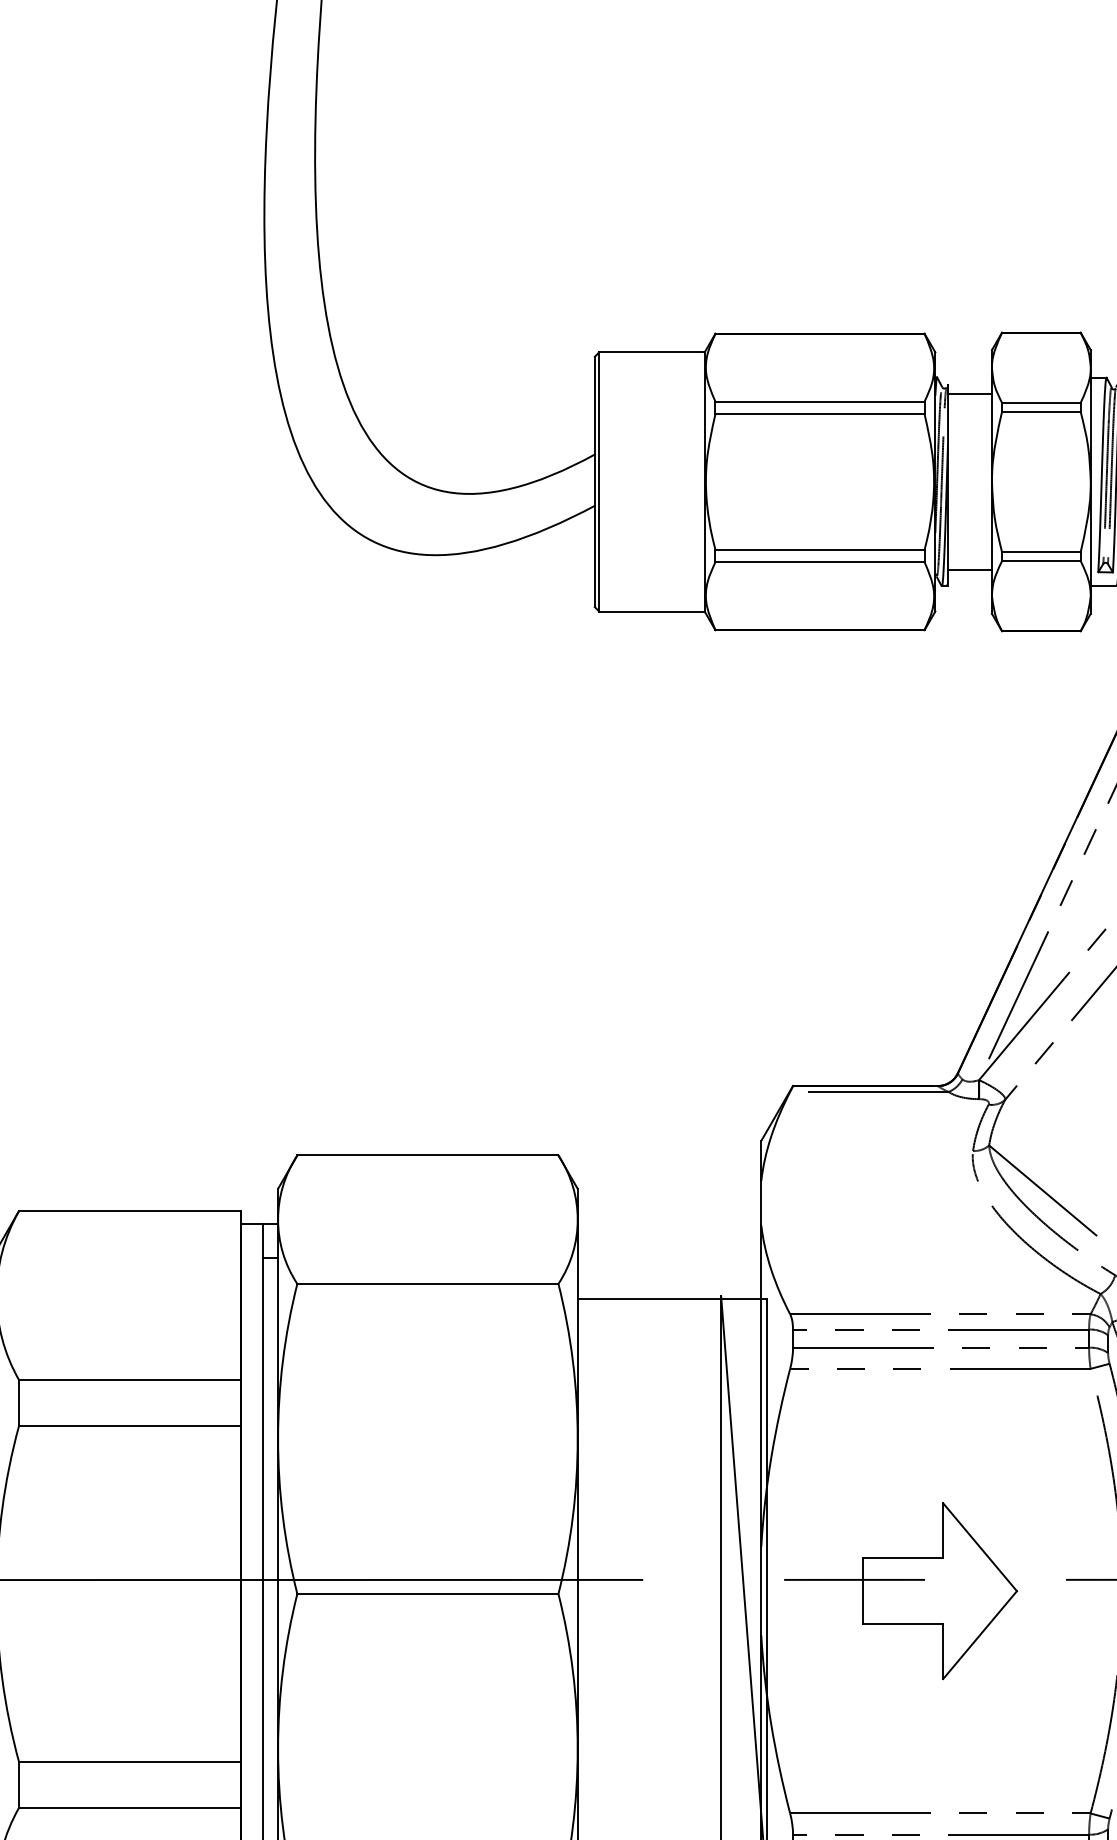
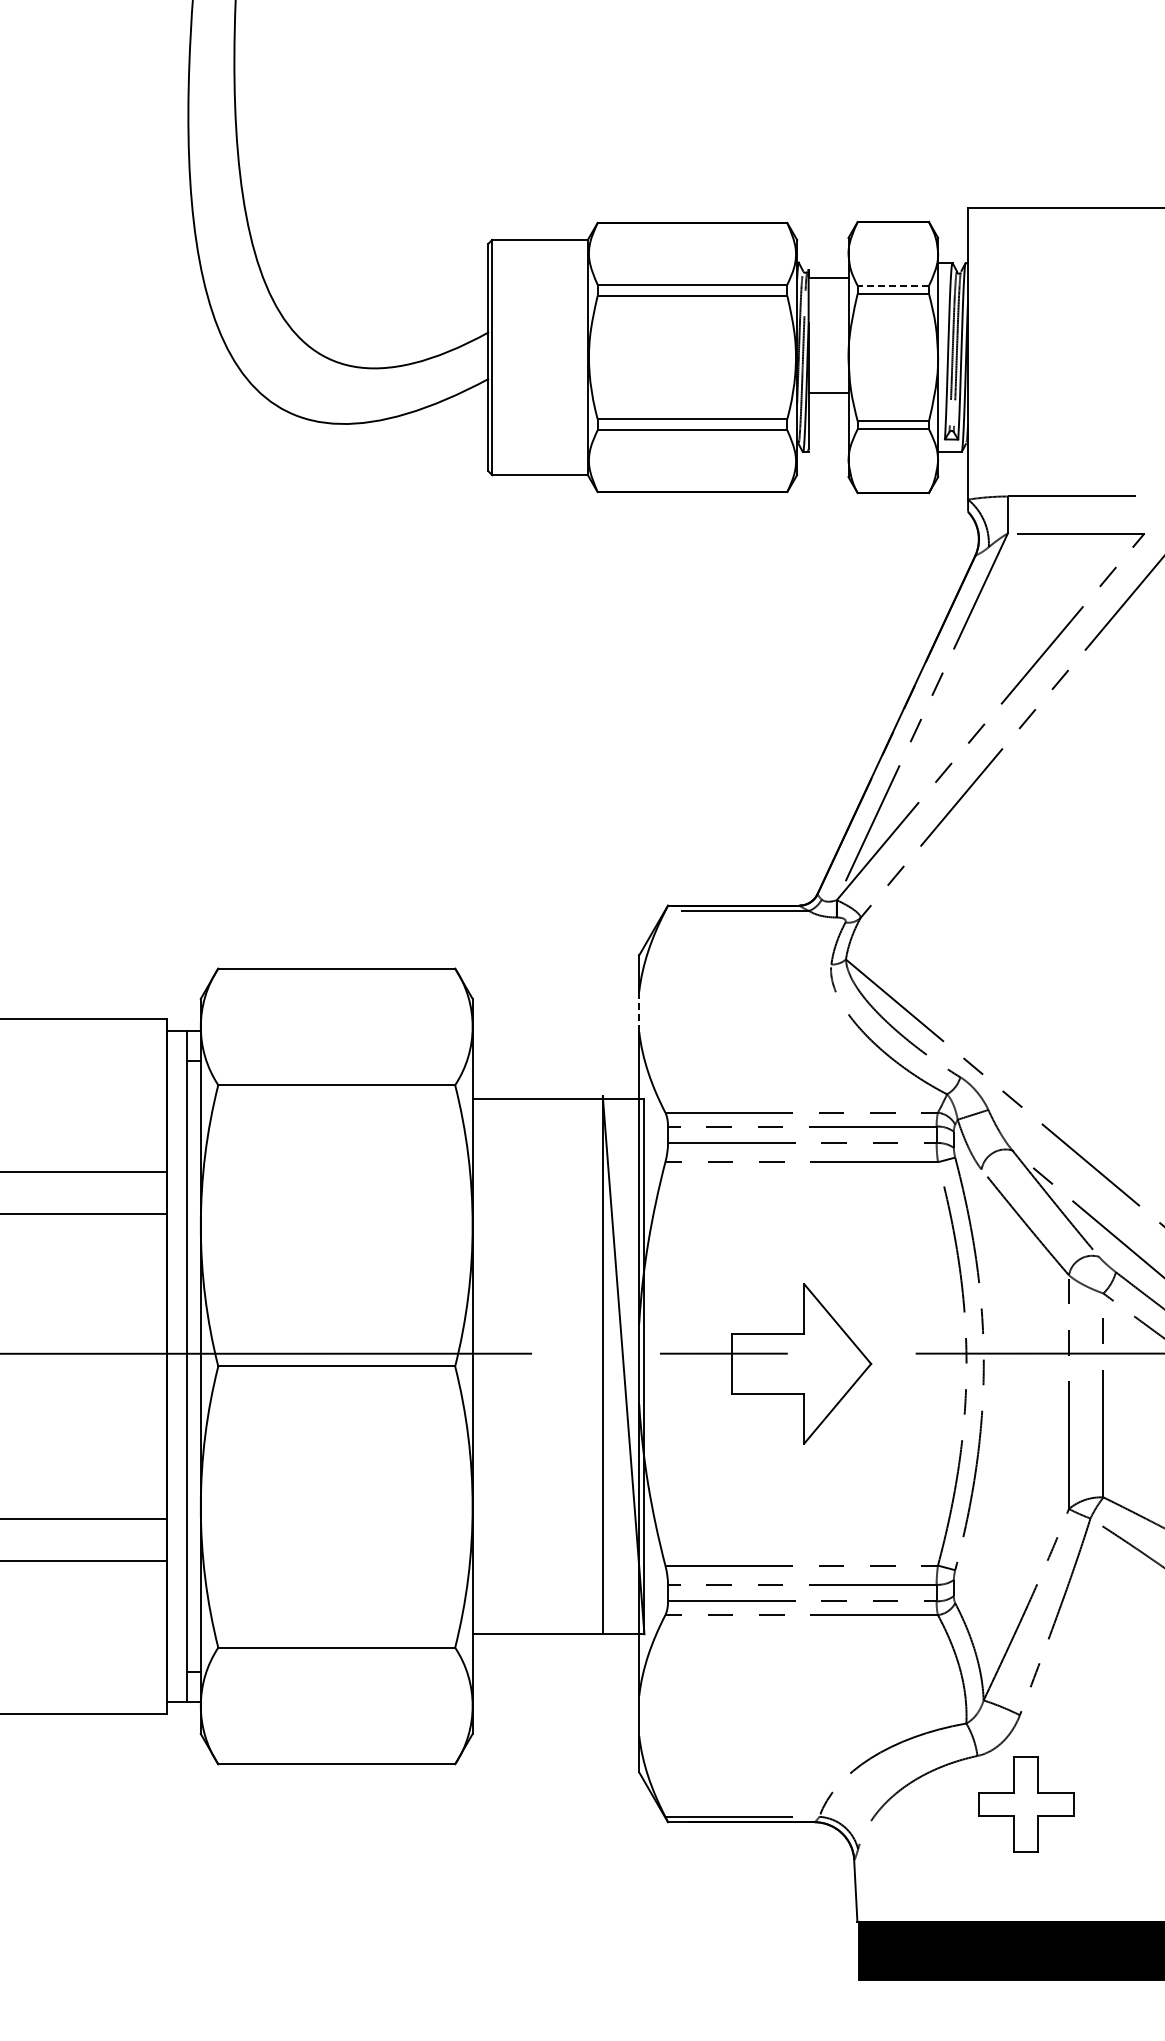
line: (1041, 402) -> (893, 285), solid -> dashed
line: (969, 570) -> (828, 393), moved
line: (761, 1203) -> (639, 1012), solid -> dashed

